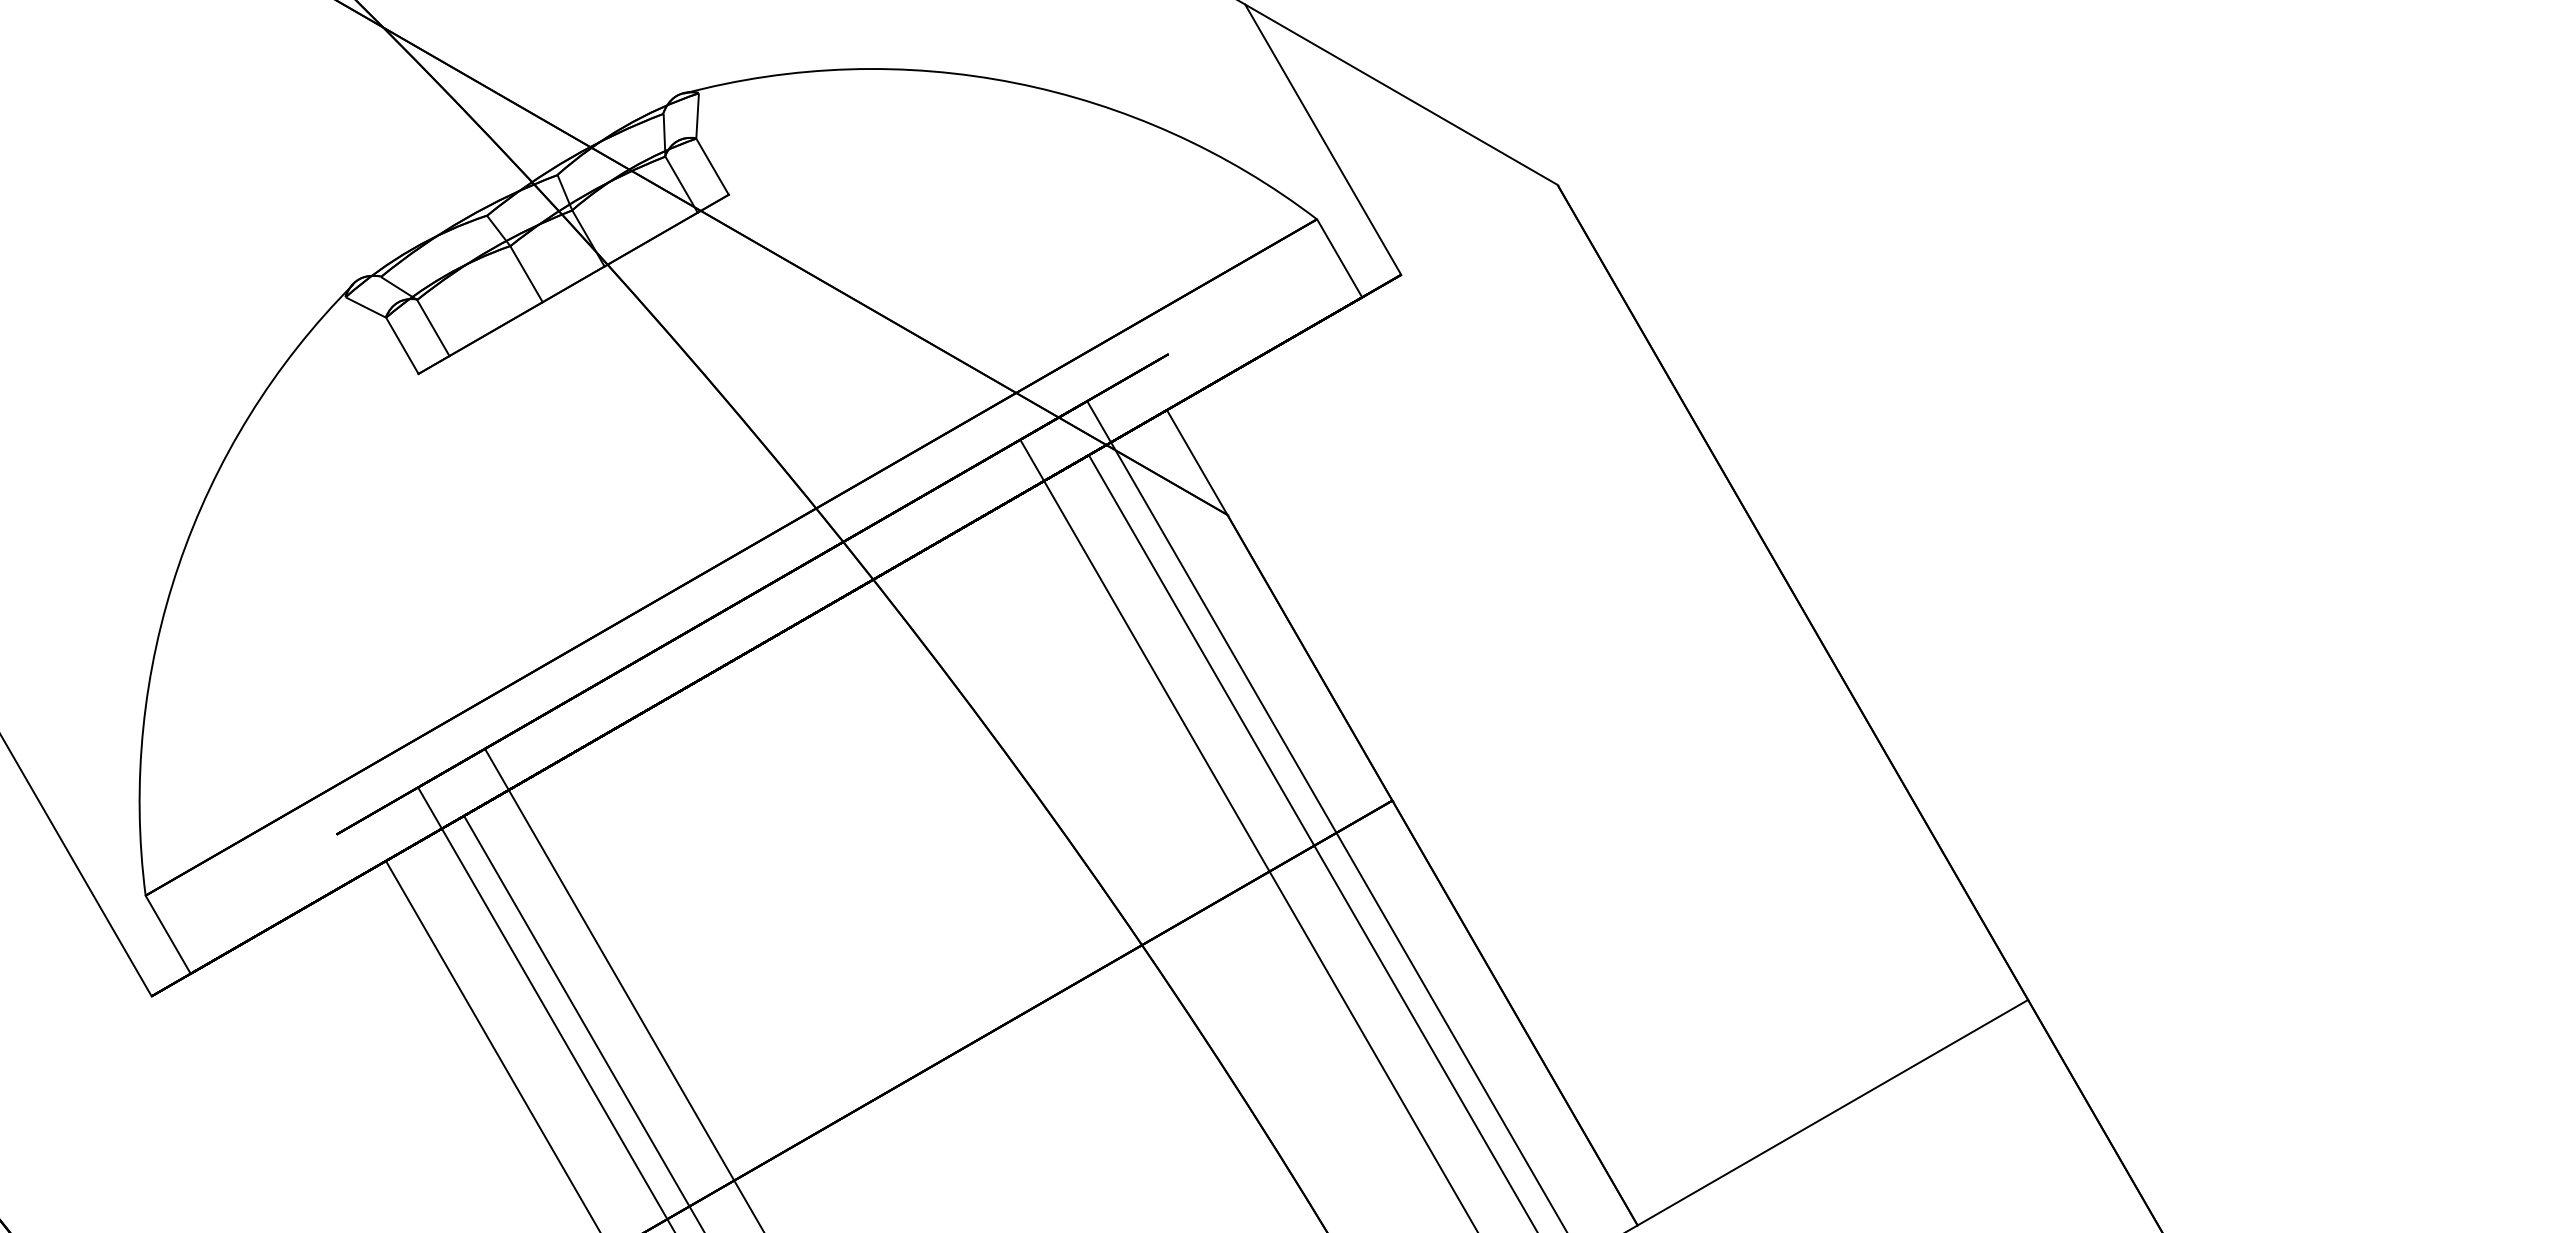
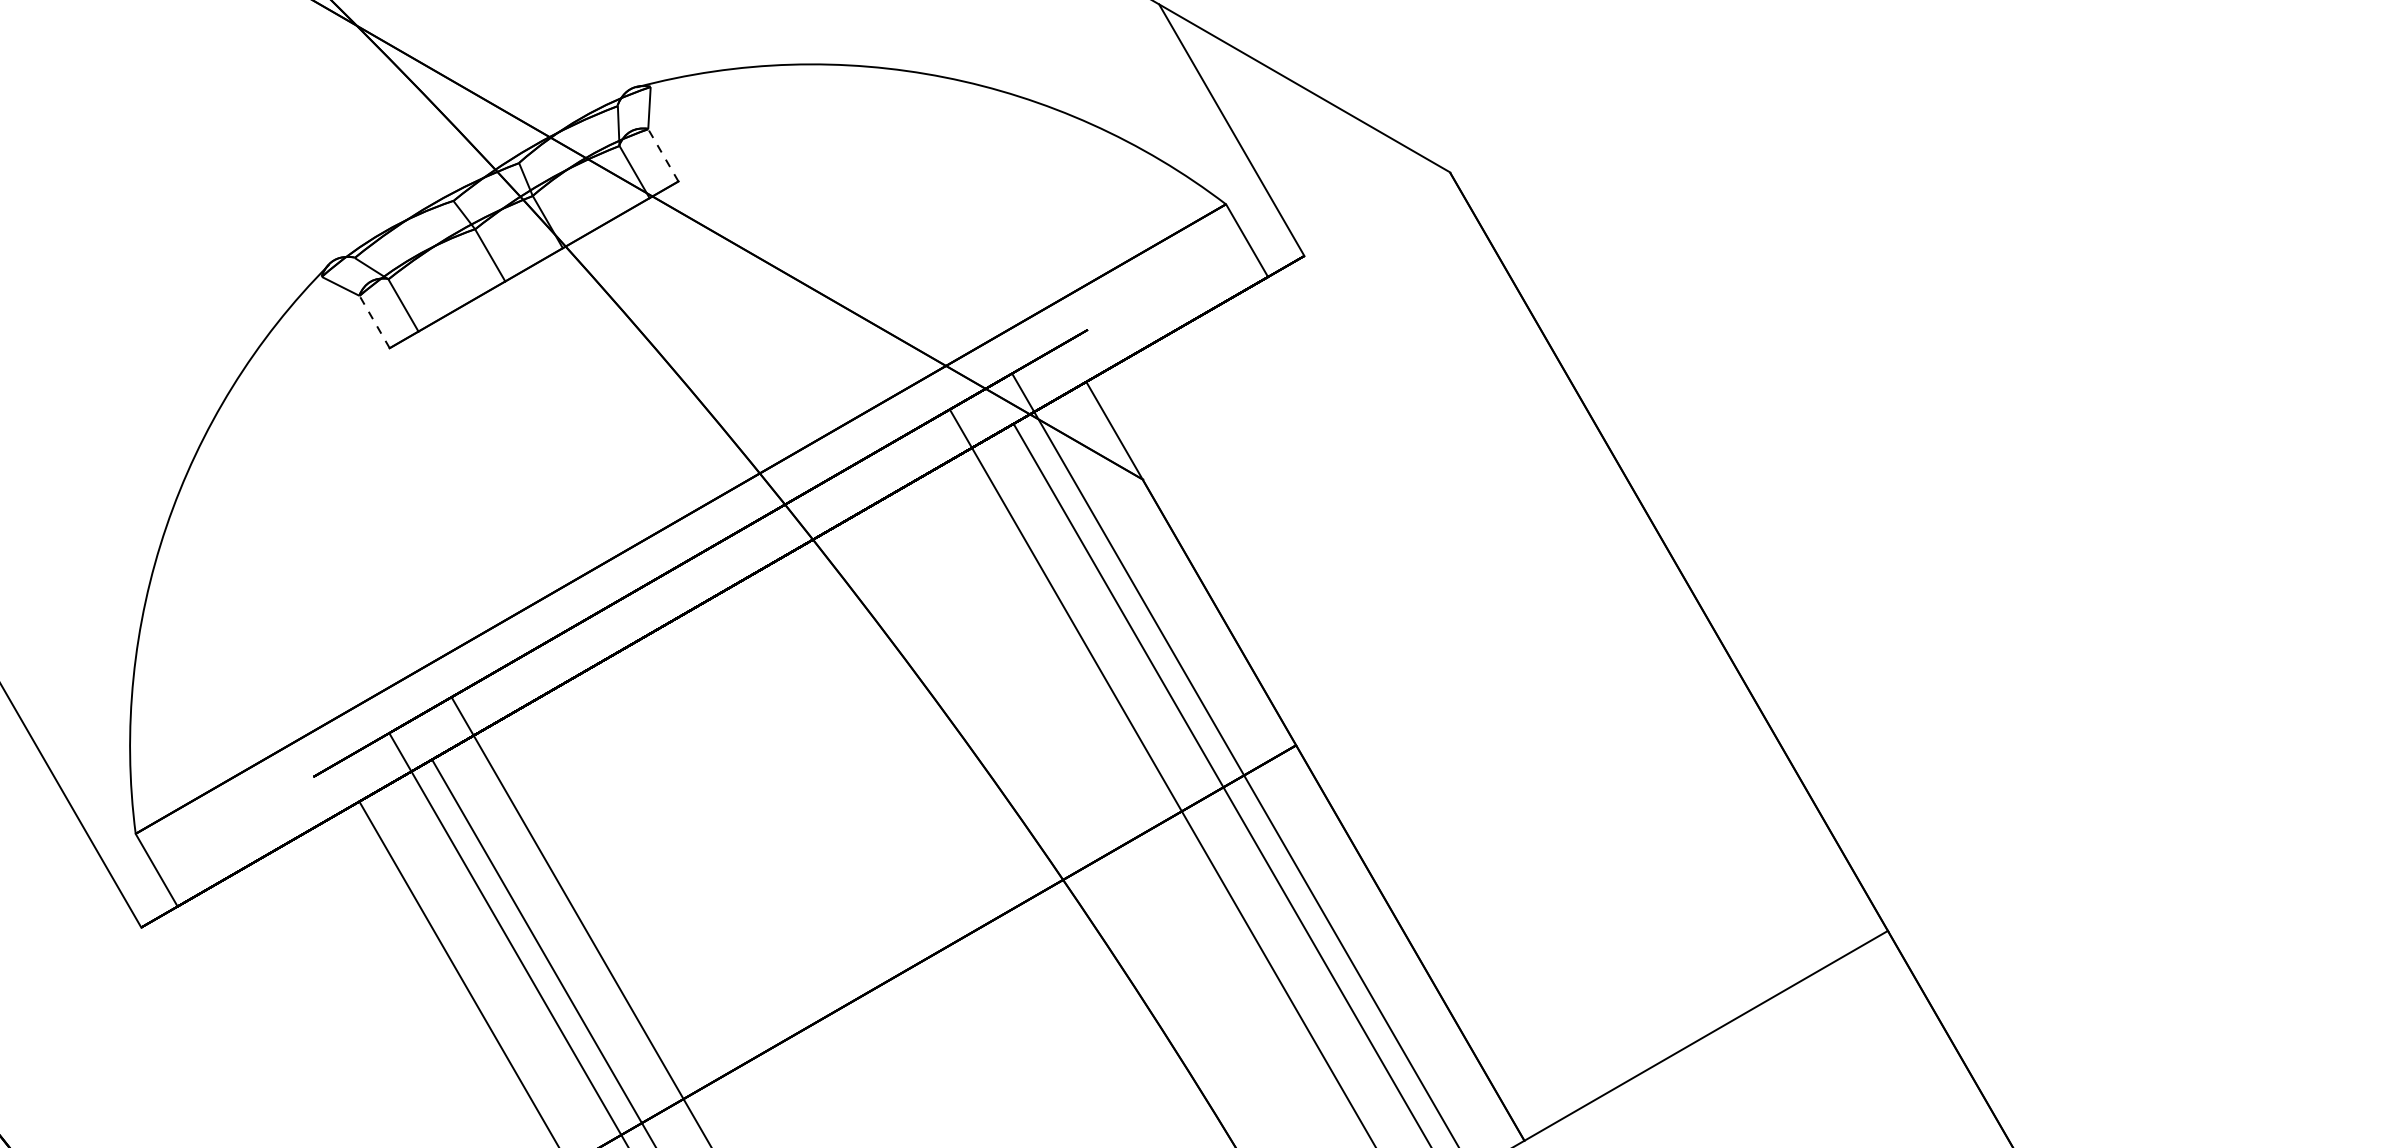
line: (712, 166) -> (663, 155), solid -> dashed
line: (402, 345) -> (374, 321), solid -> dashed

